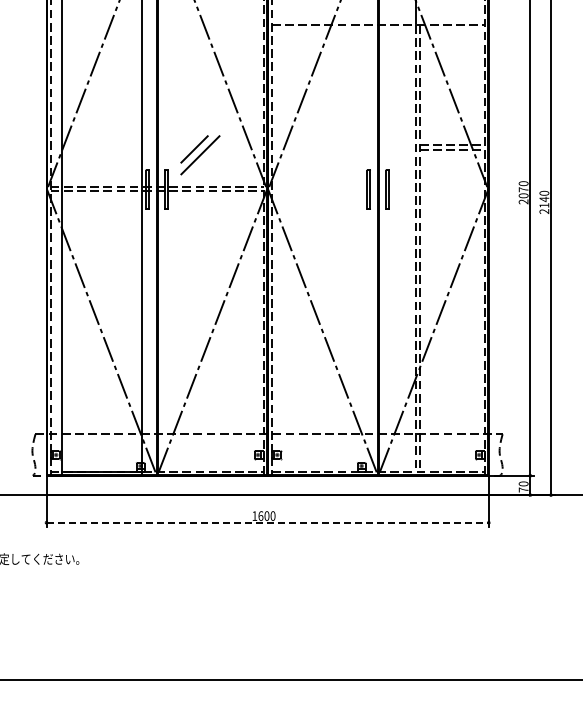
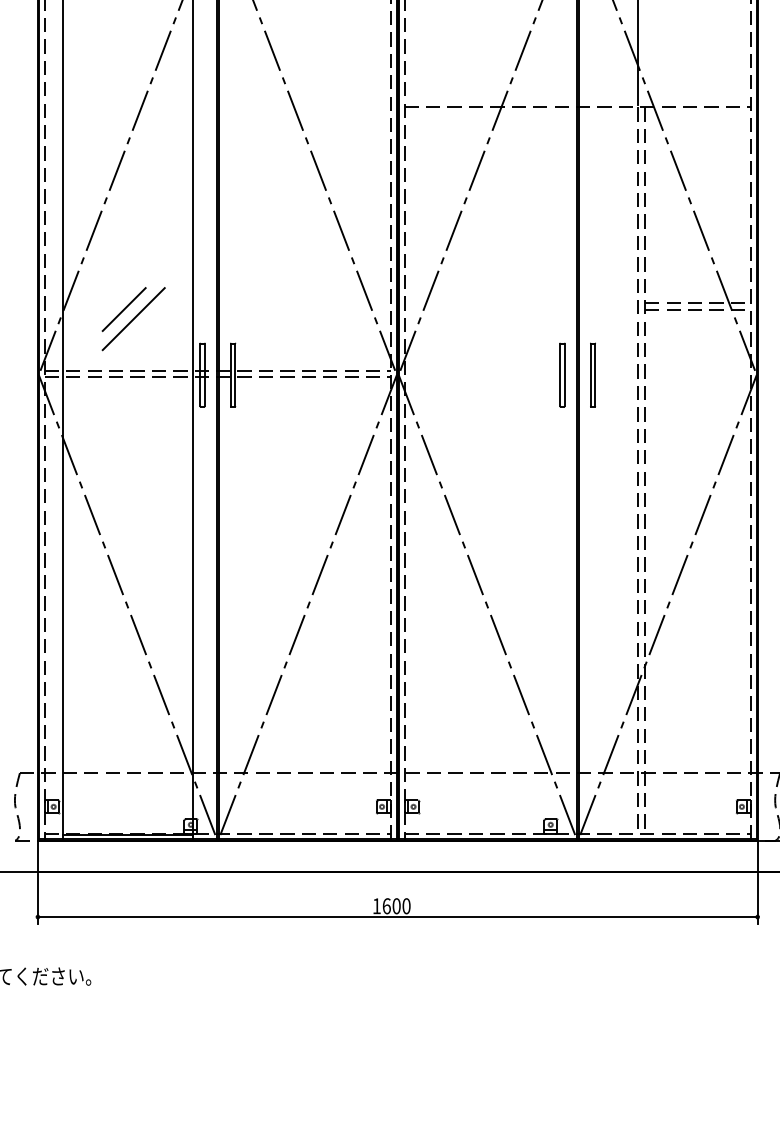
part: (200, 155) -> (133, 319), moved
line: (268, 522) -> (399, 916), dashed -> solid

